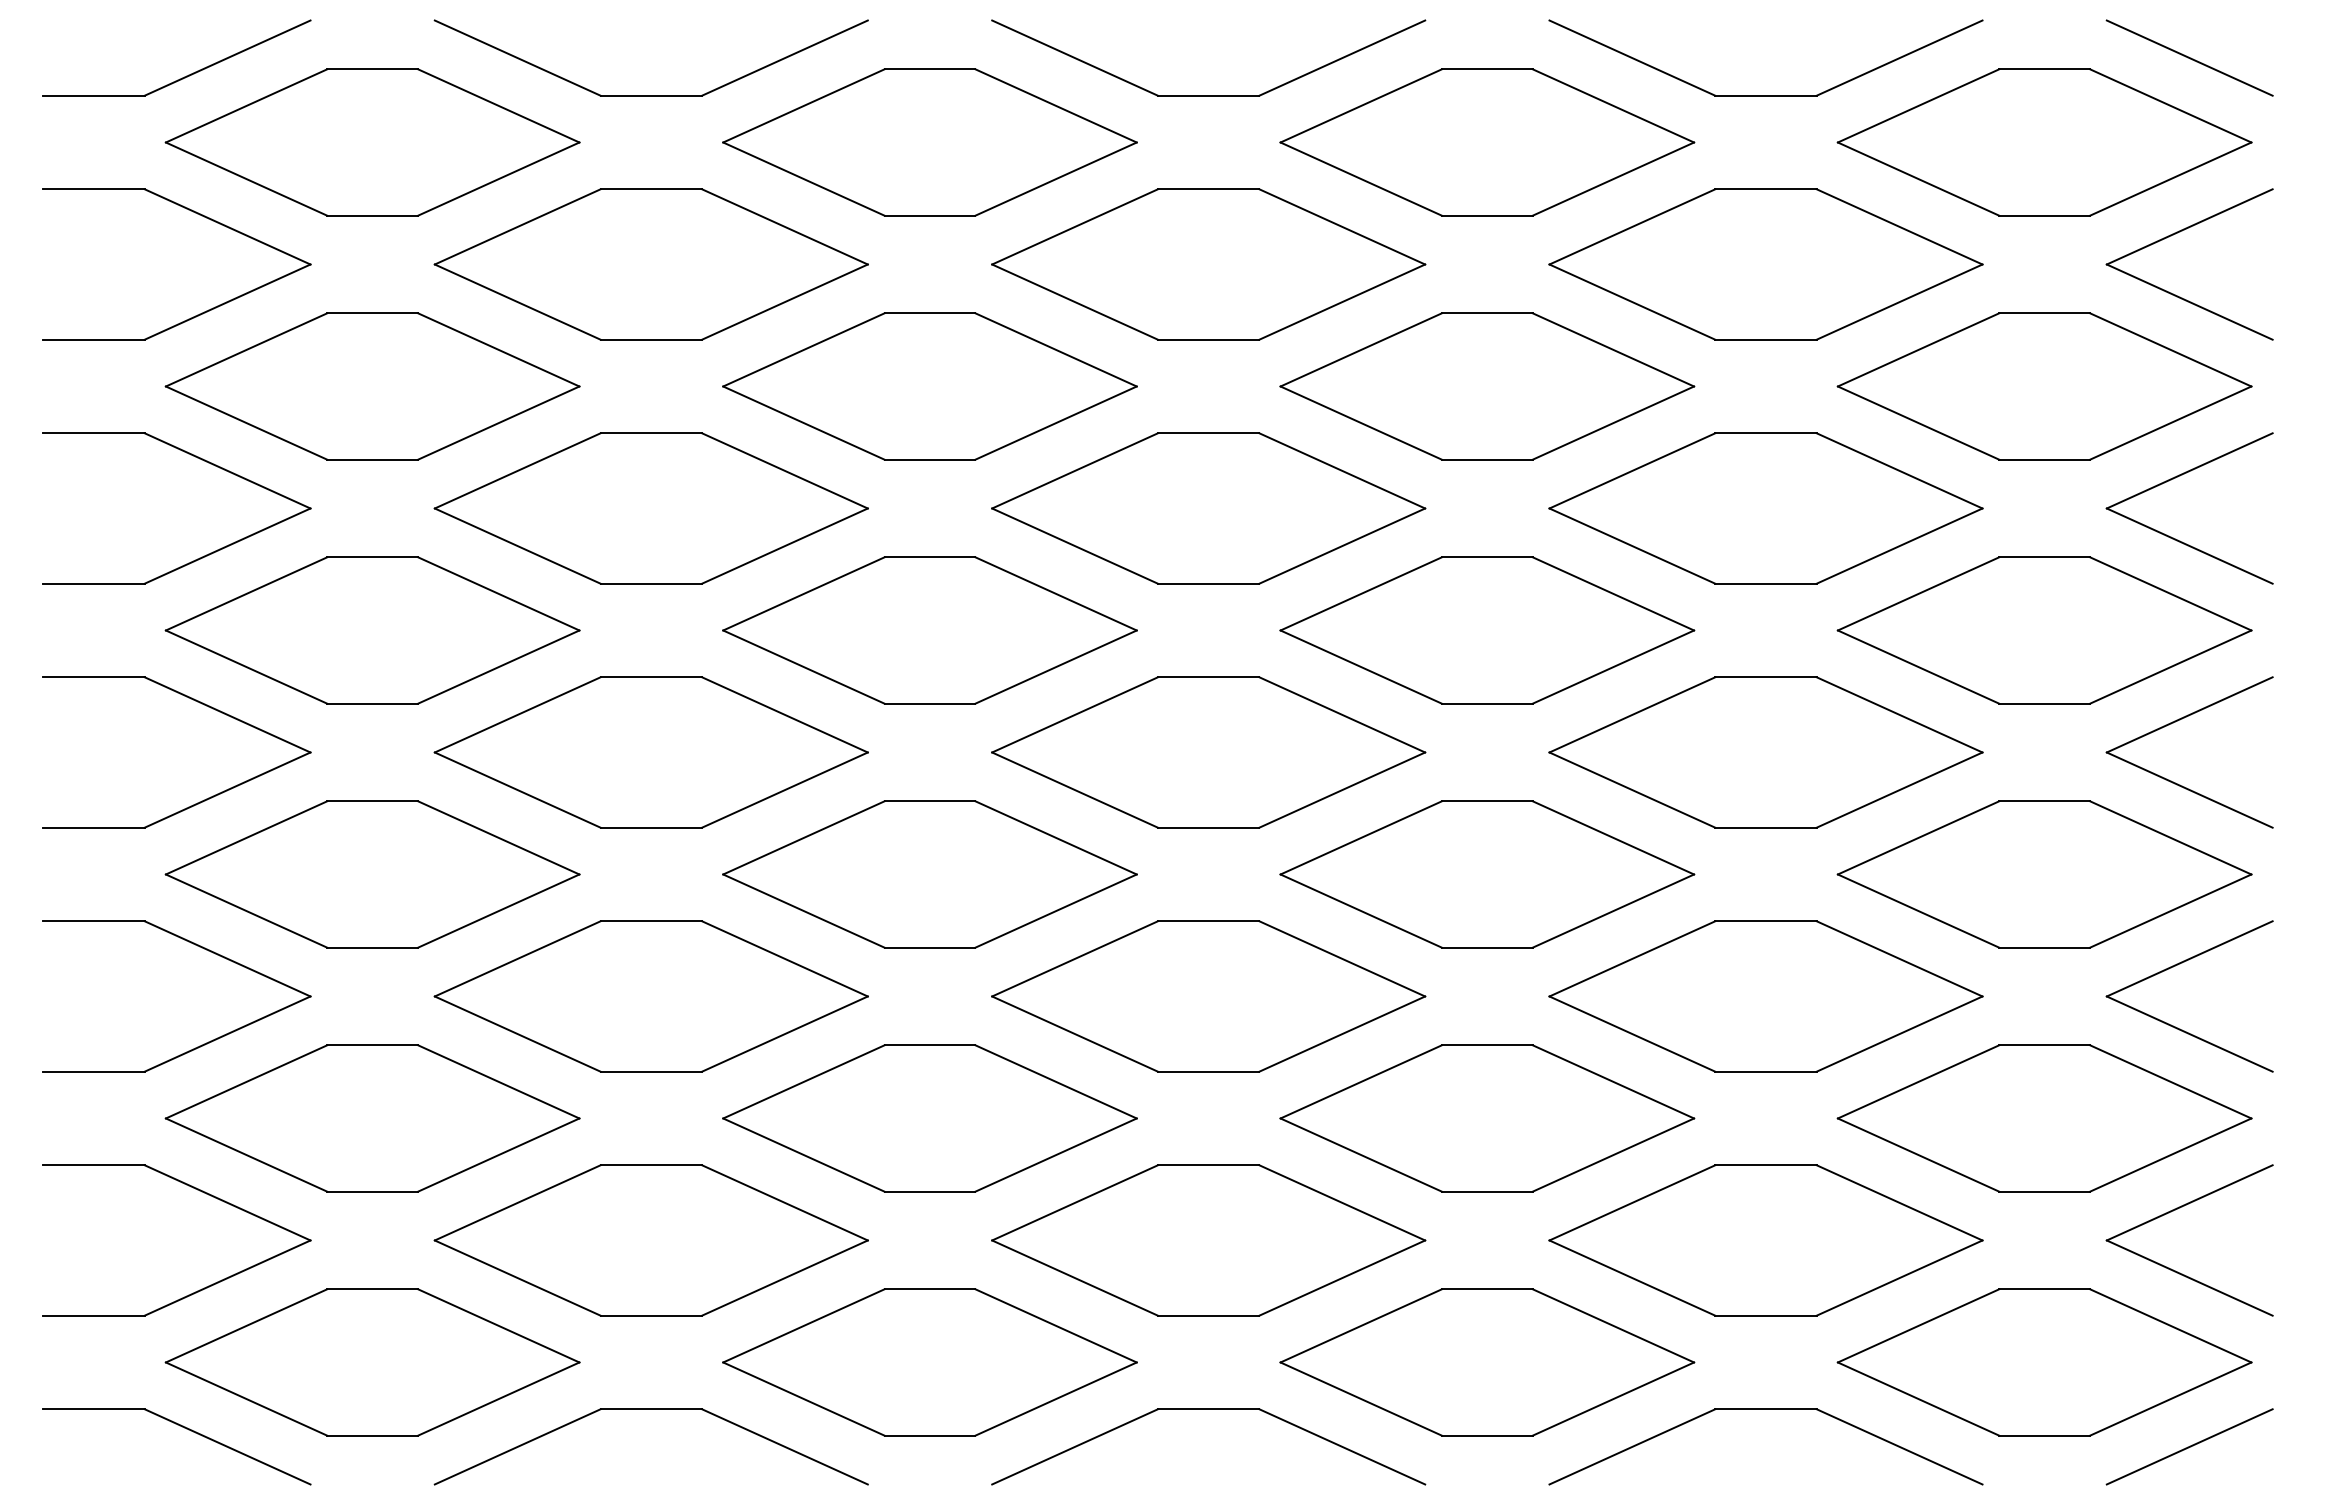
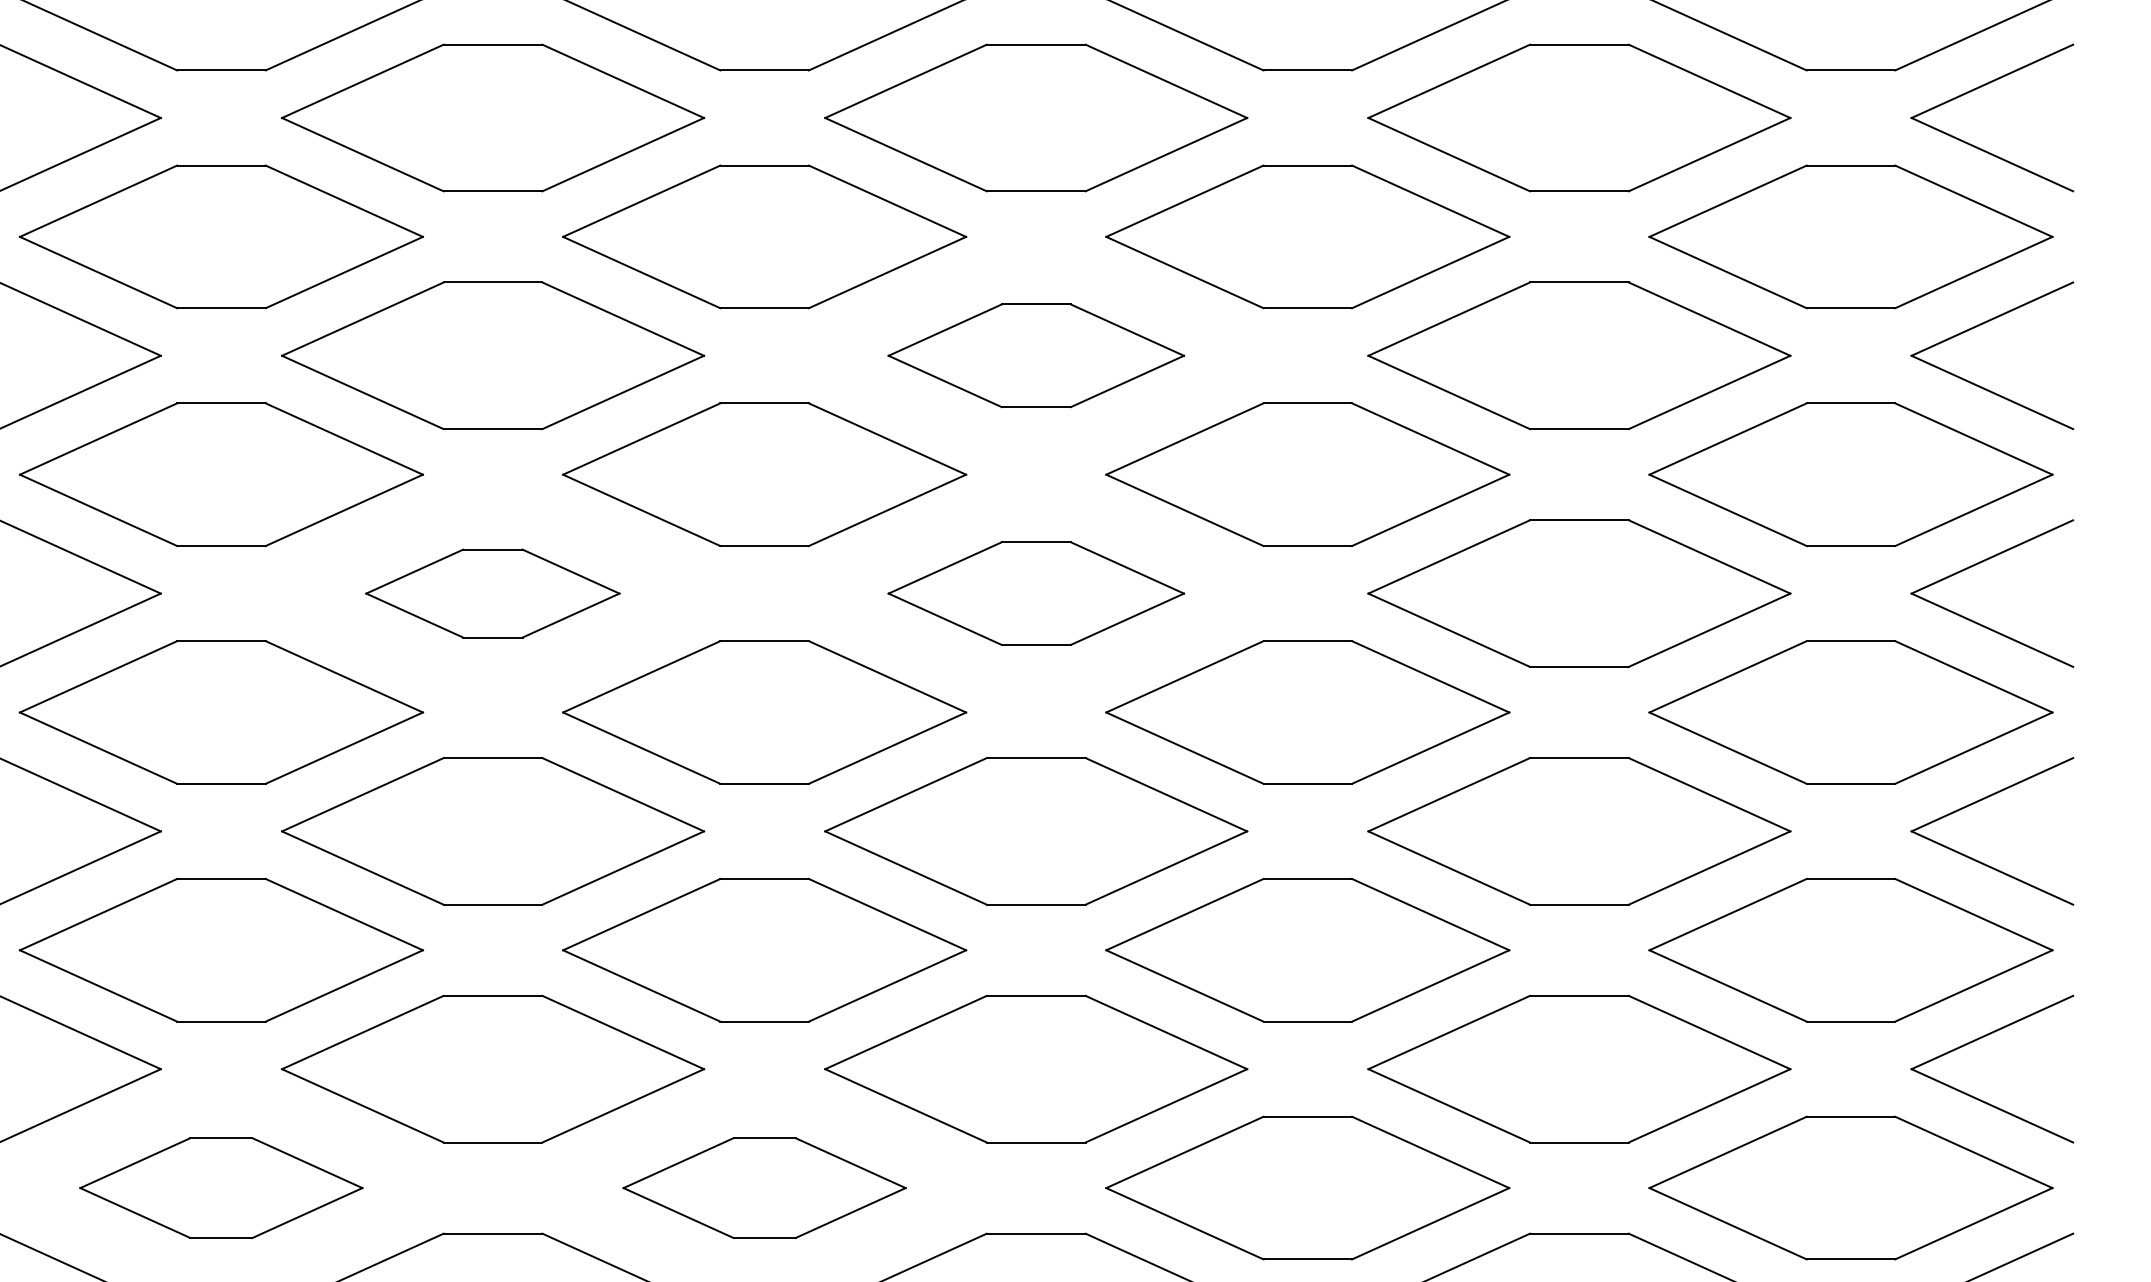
part: (1208, 508) -> (1036, 355), size x0.7
part: (650, 752) -> (492, 593), size x0.6
part: (1208, 752) -> (1036, 593), size x0.7
part: (372, 1362) -> (221, 1188), size x0.7
part: (929, 1362) -> (764, 1188), size x0.7

